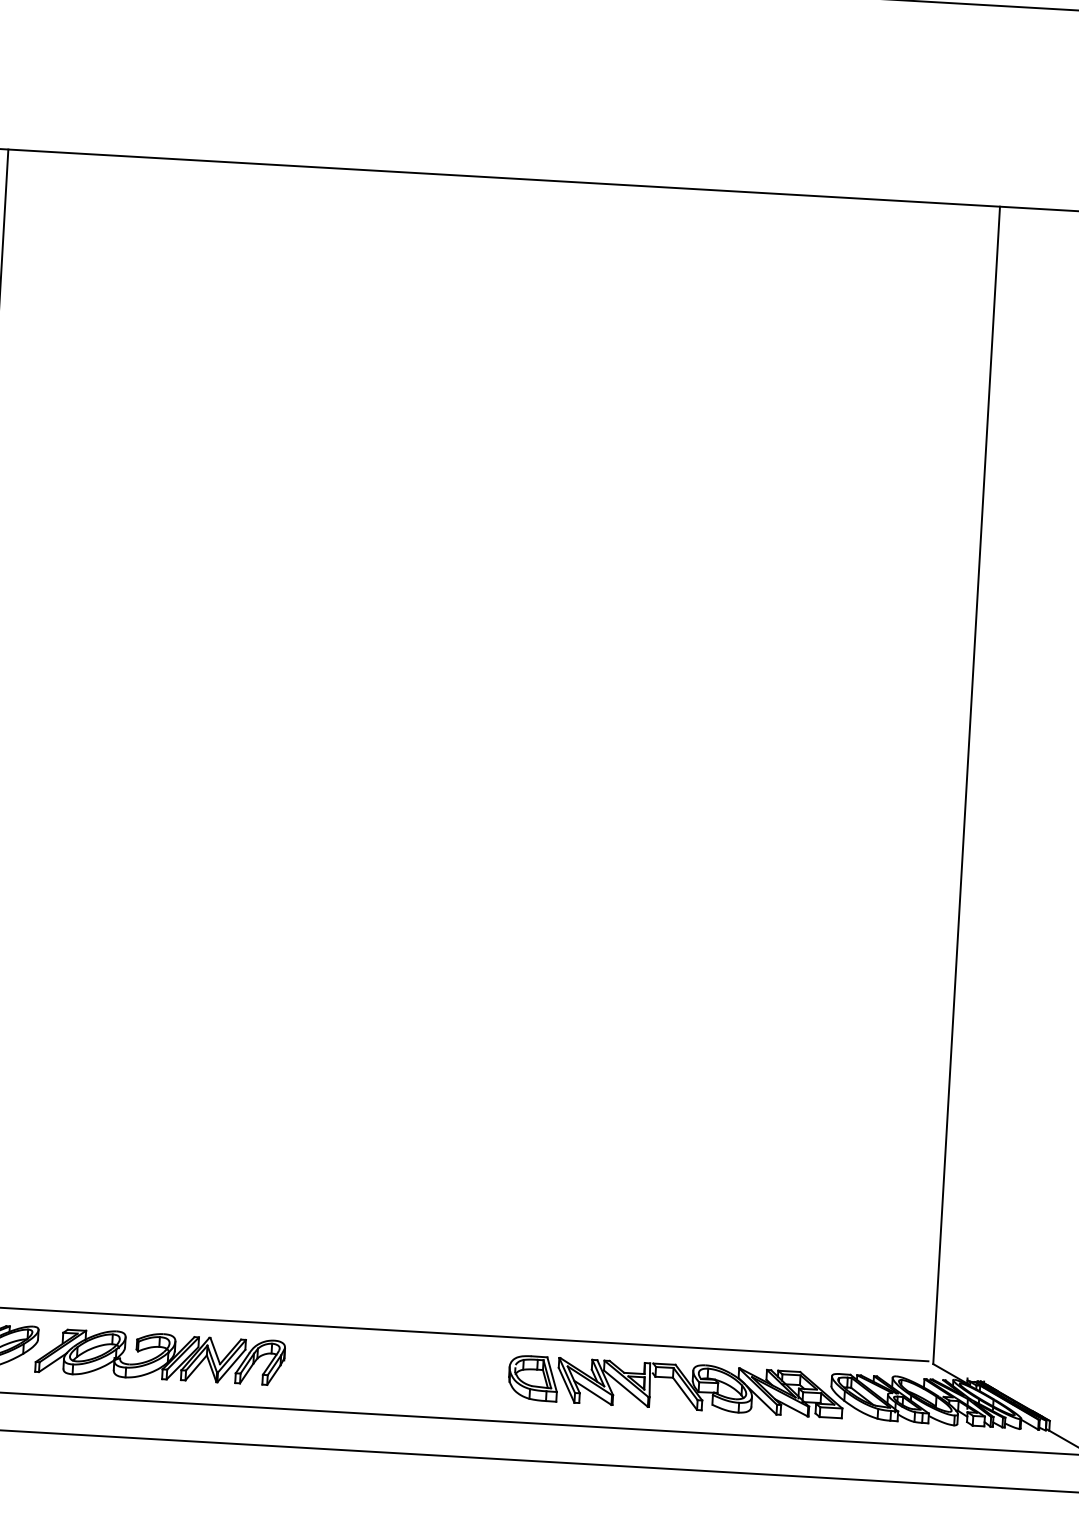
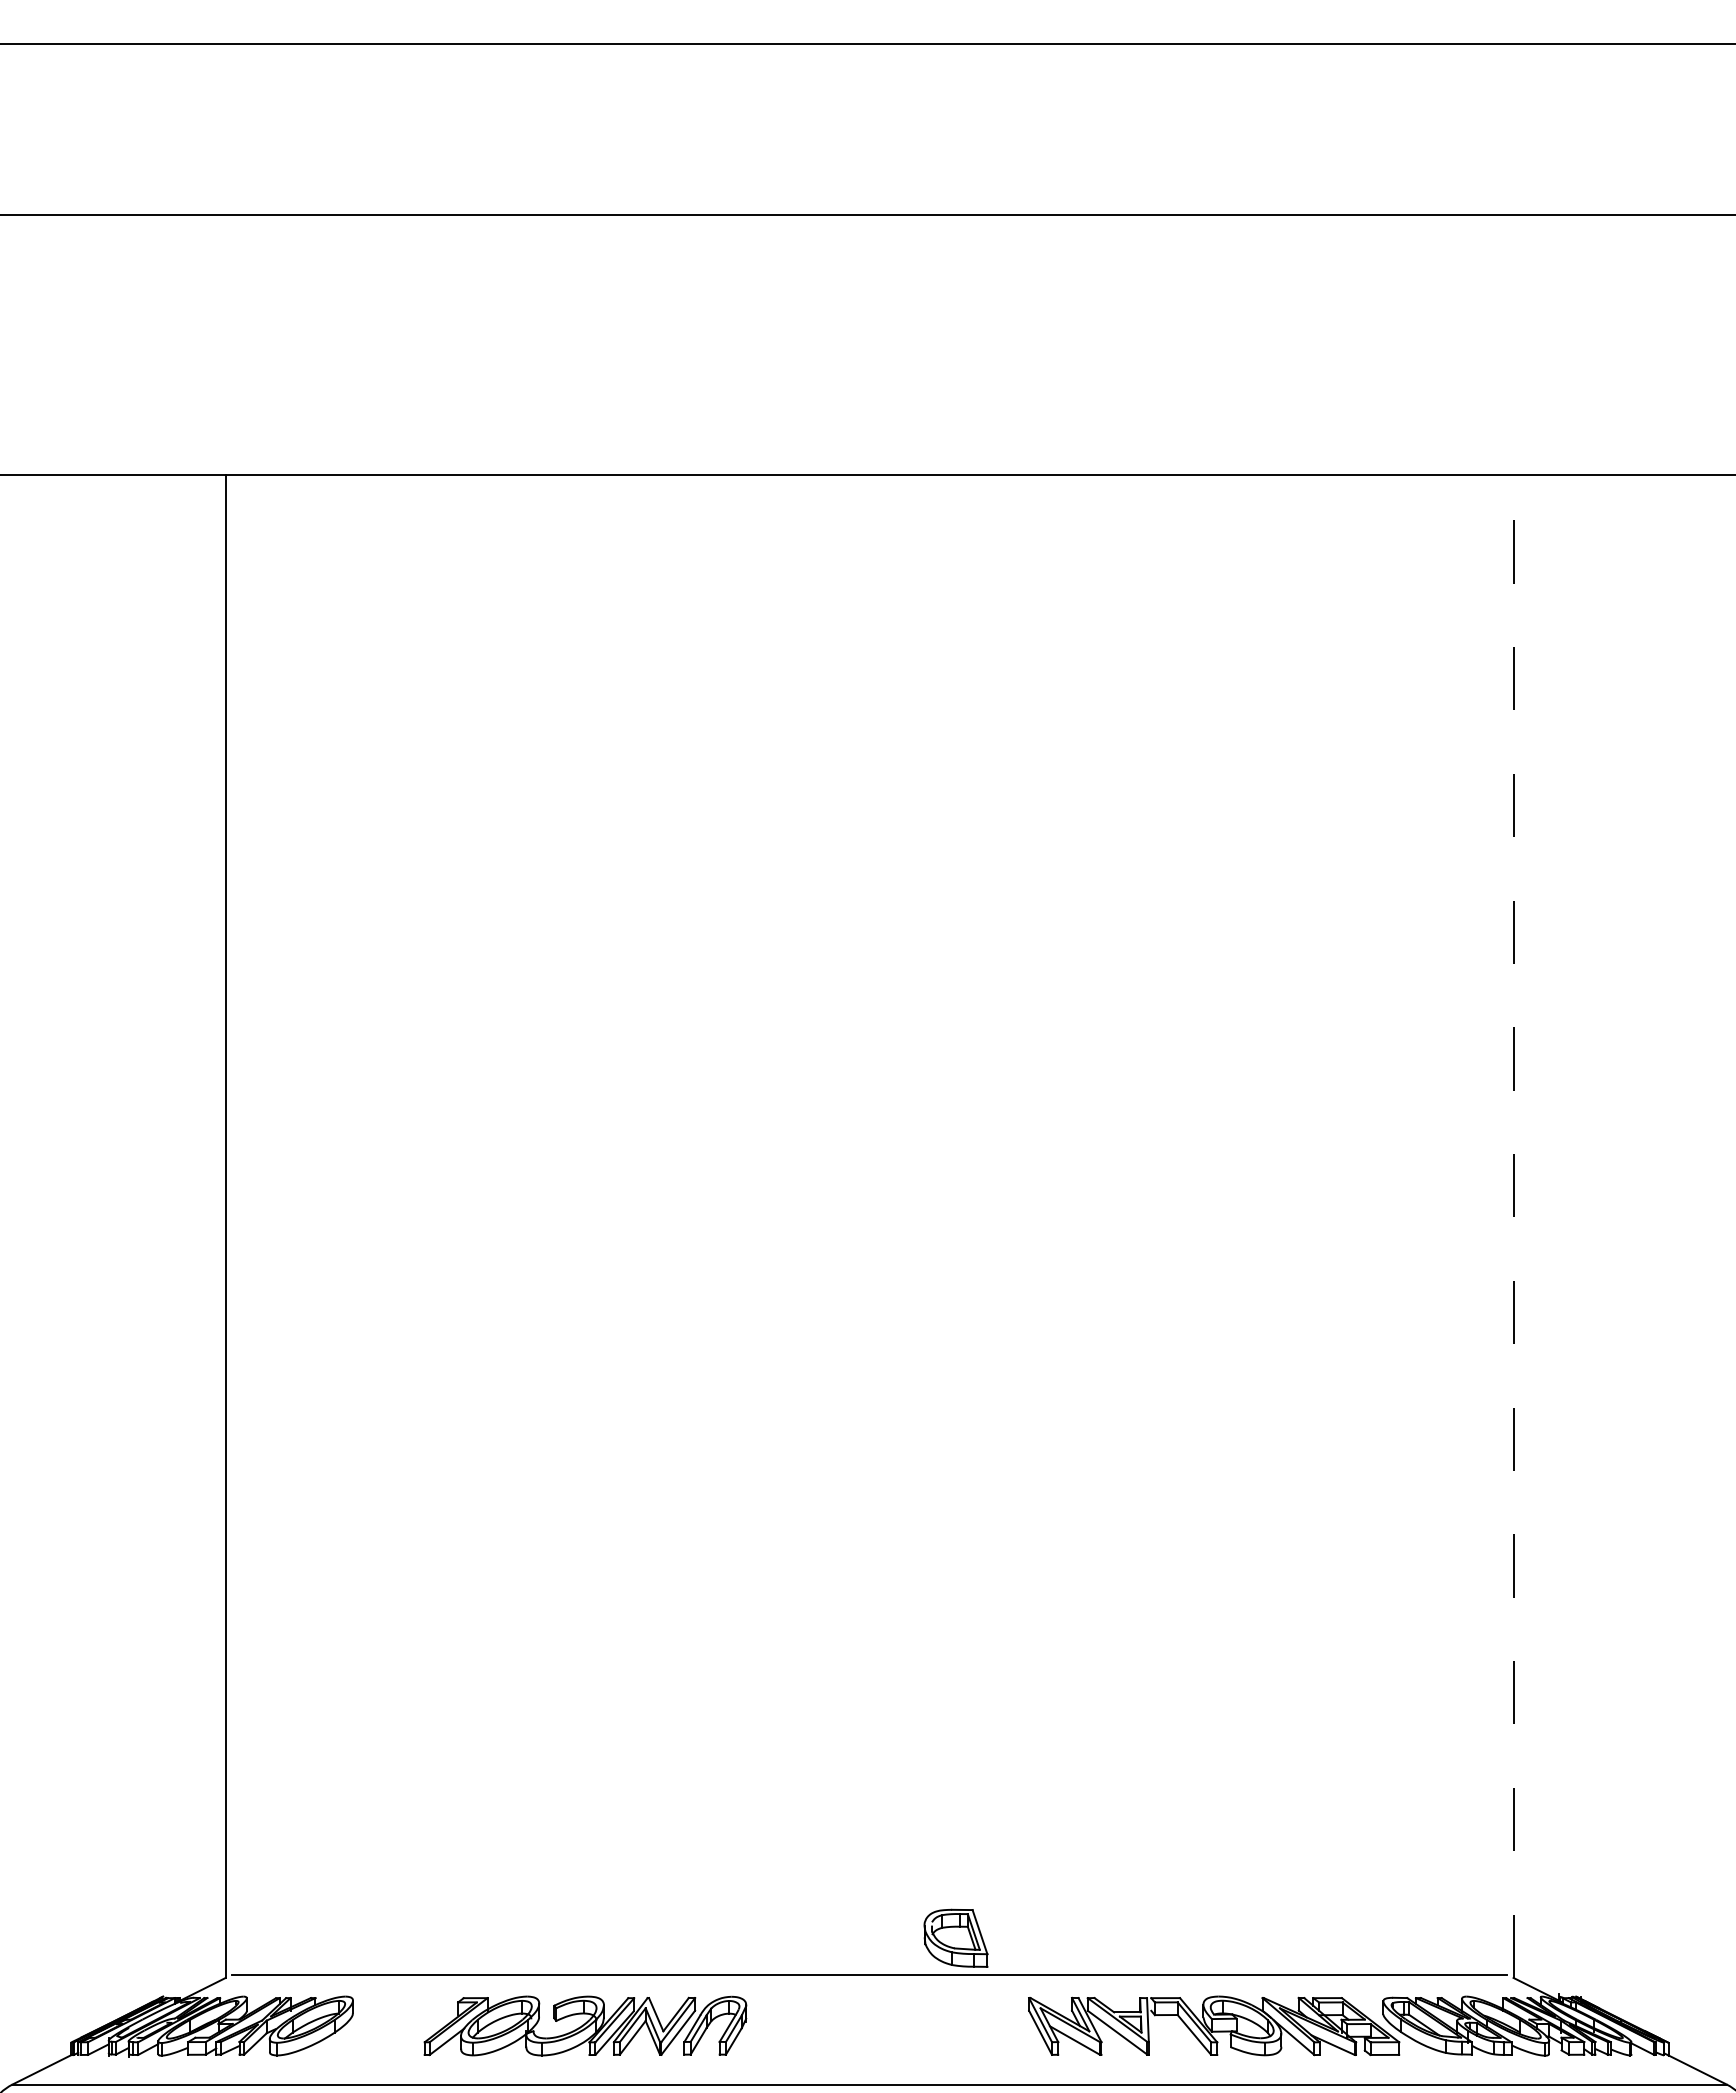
line: (966, 785) -> (1513, 1226), solid -> dashed
part: (160, 1356) -> (585, 2025), moved
part: (533, 1377) -> (955, 1937), moved

